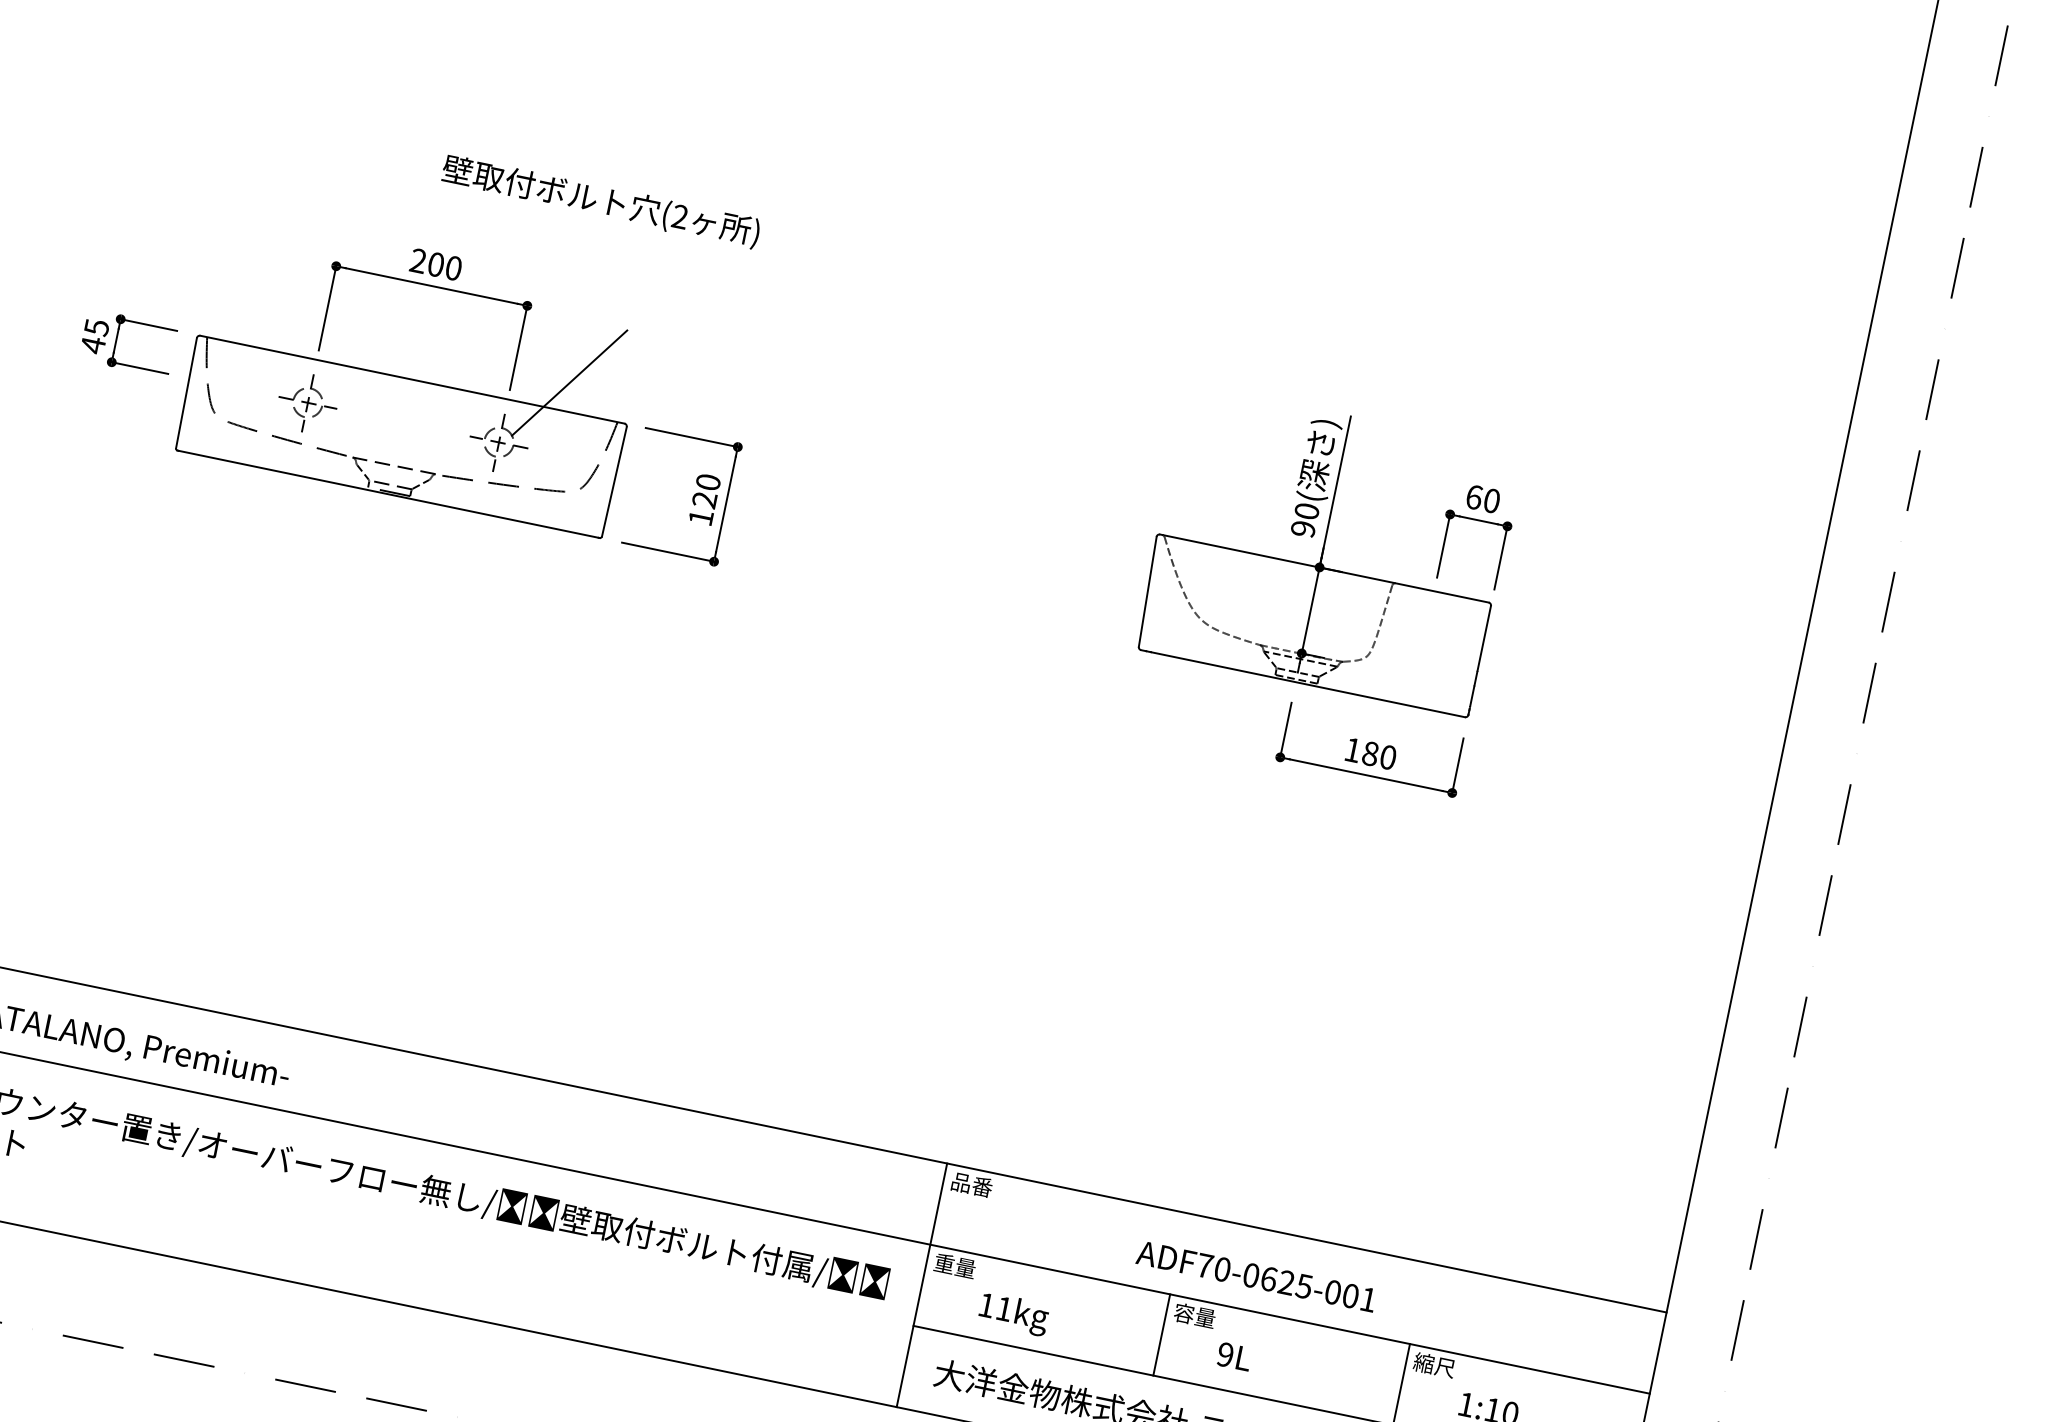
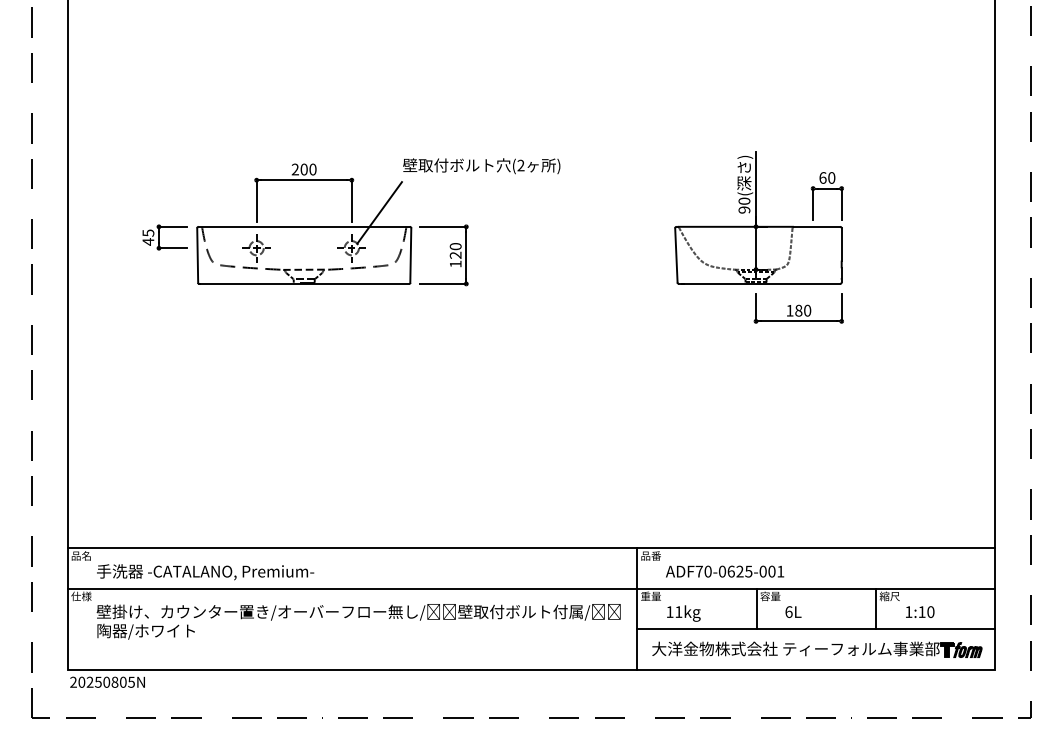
text: (600, 202) -> (481, 166), moved
text: (1257, 1276) -> (725, 571), moved
text: (1224, 1353) -> (788, 611), 9L -> 6L

